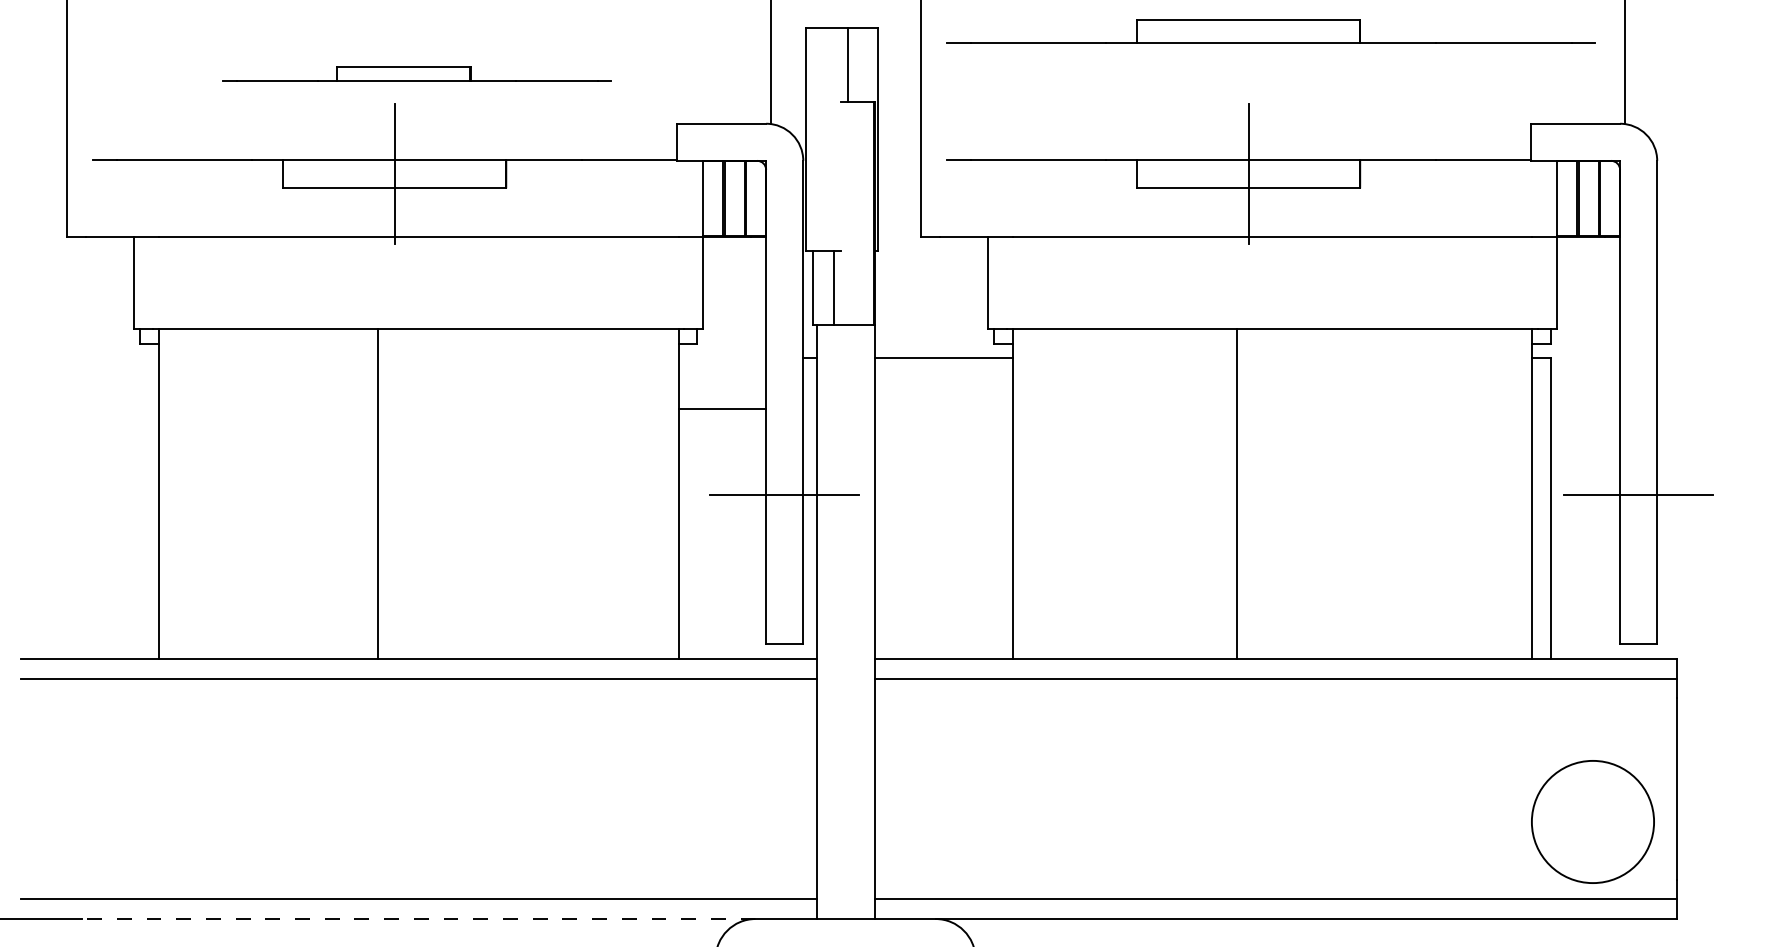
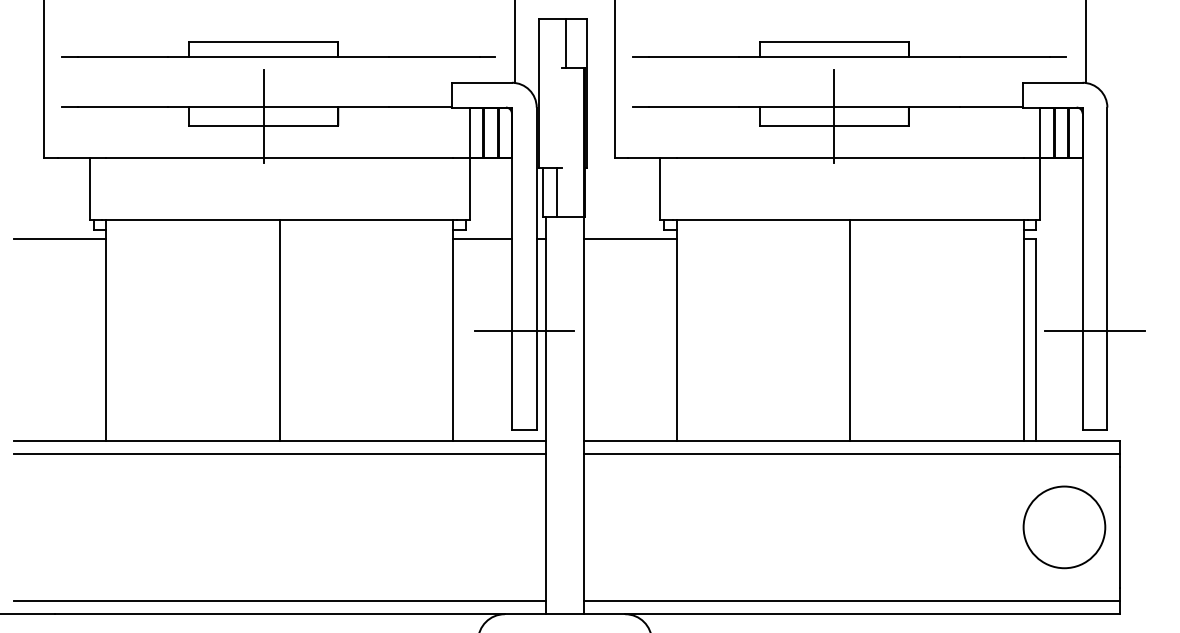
part: (1271, 32) -> (849, 49), moved
part: (416, 73) -> (278, 49), size x1.67
line: (89, 358) -> (59, 239), added
line: (722, 409) -> (482, 239), moved
line: (377, 492) -> (279, 329), moved
line: (1236, 492) -> (850, 329), moved
circle: (1593, 822) -> (1064, 527), moved
line: (418, 919) -> (279, 614), dashed -> solid

